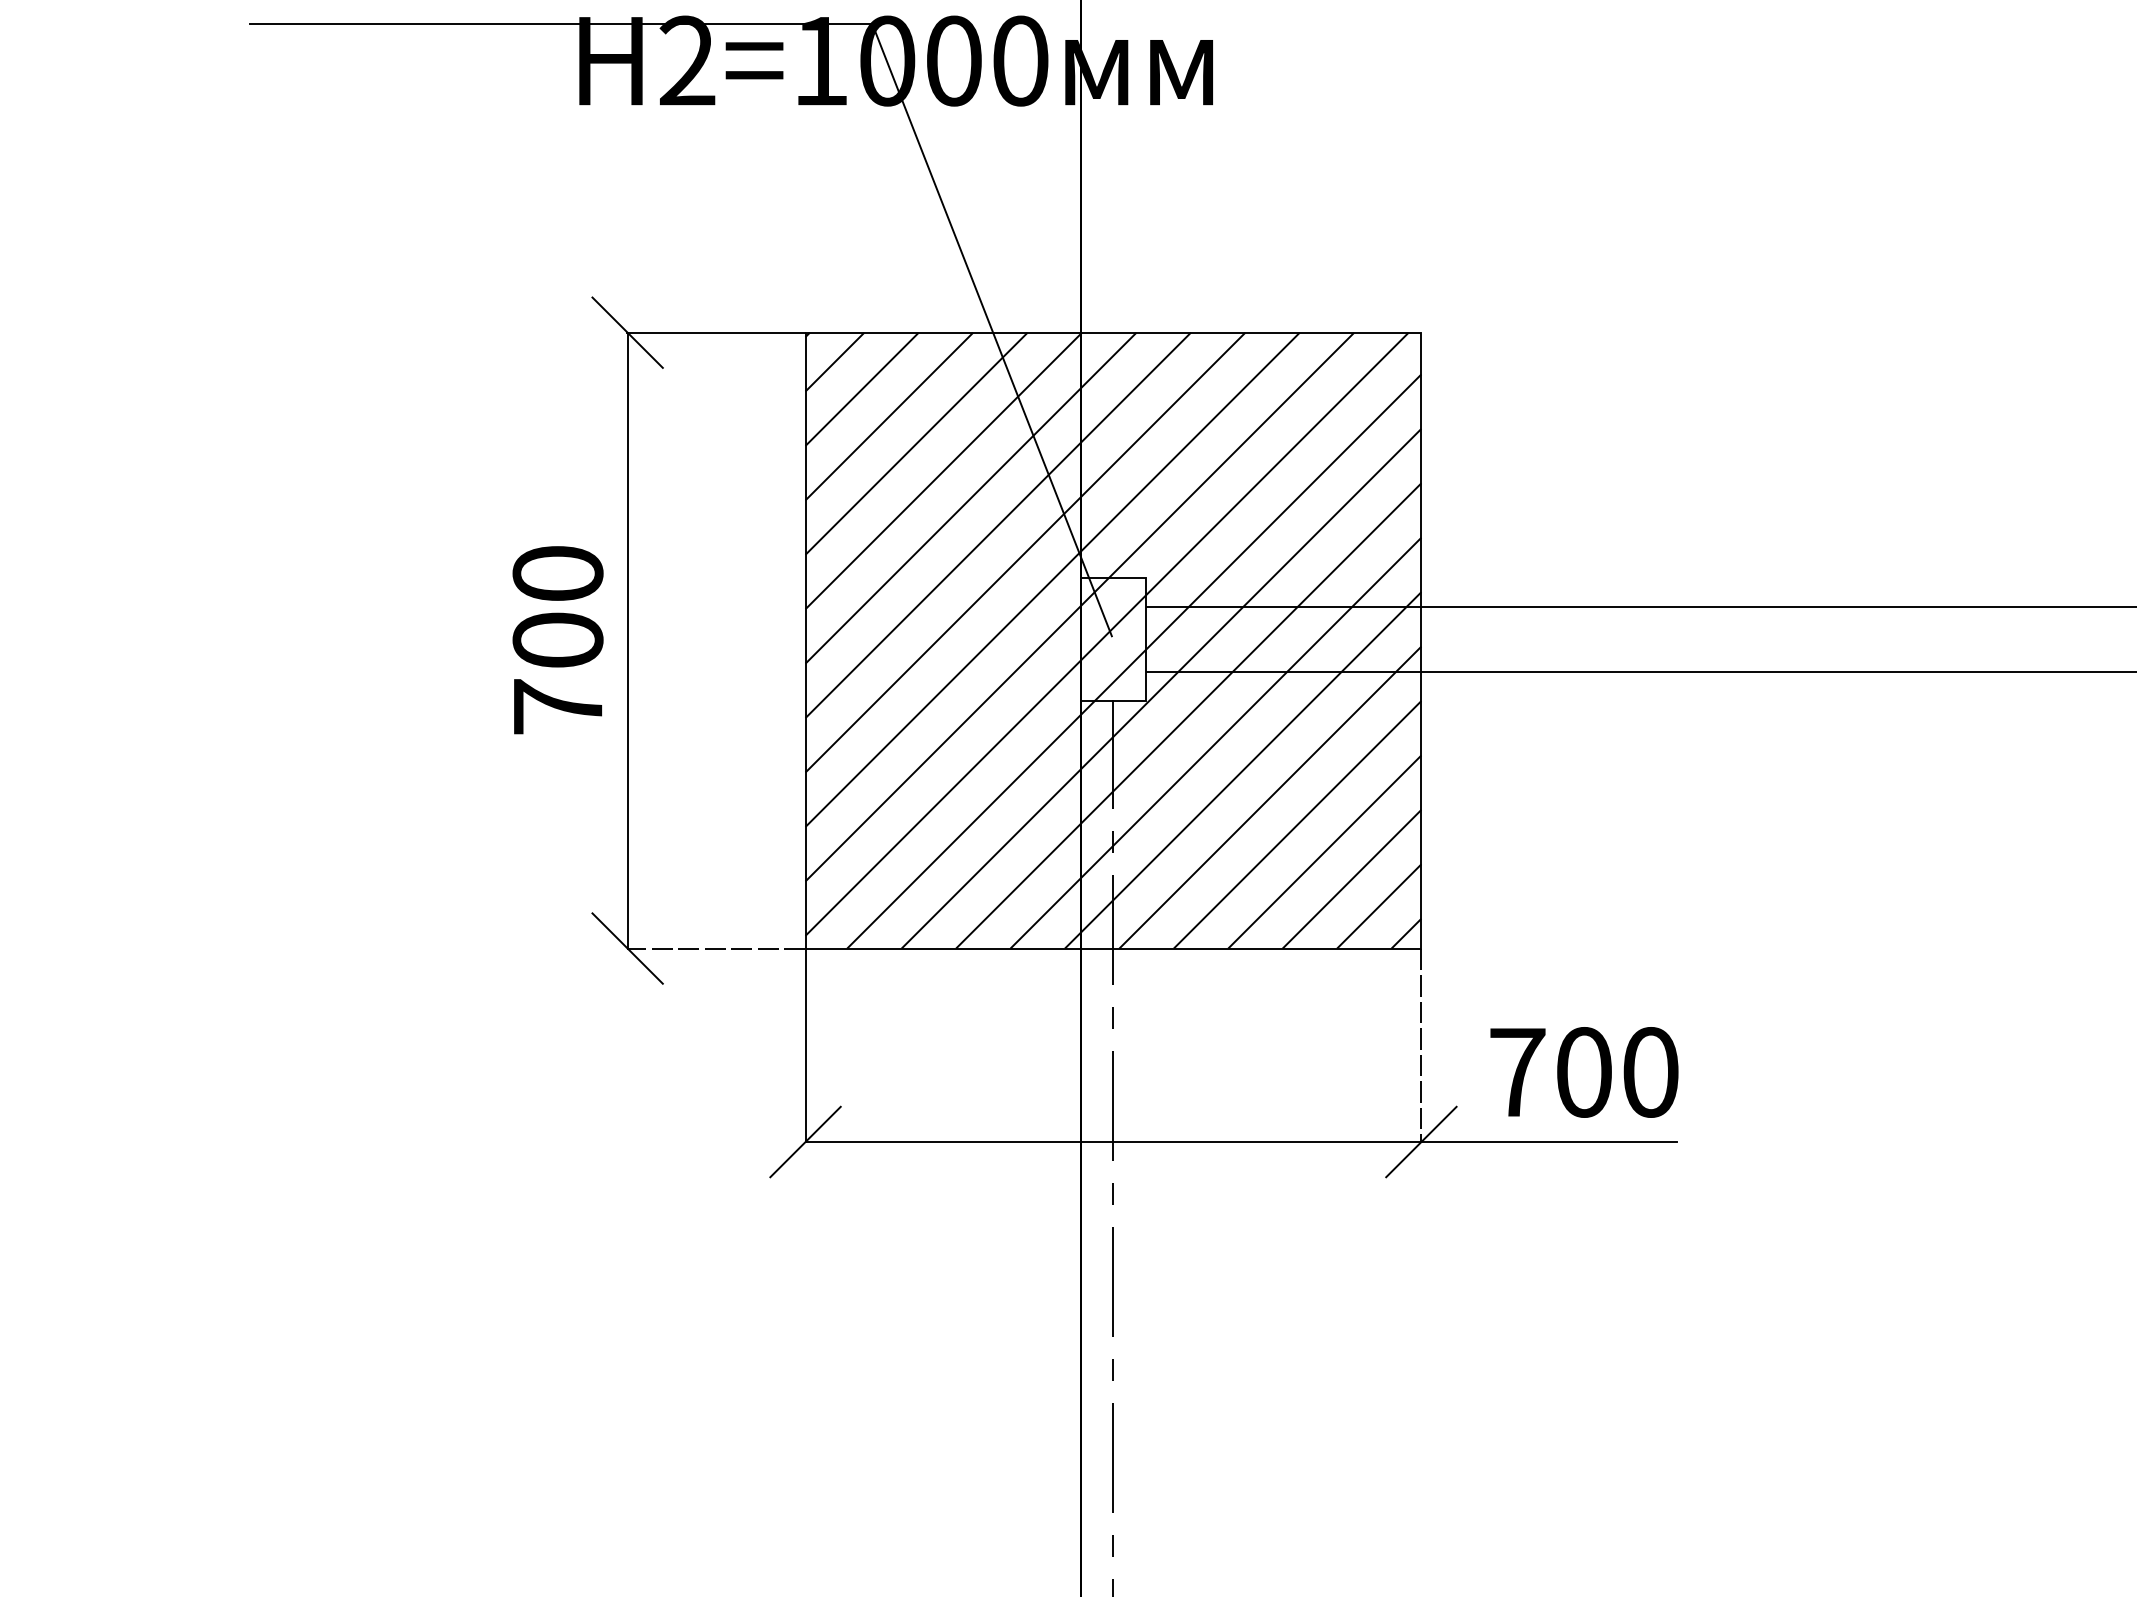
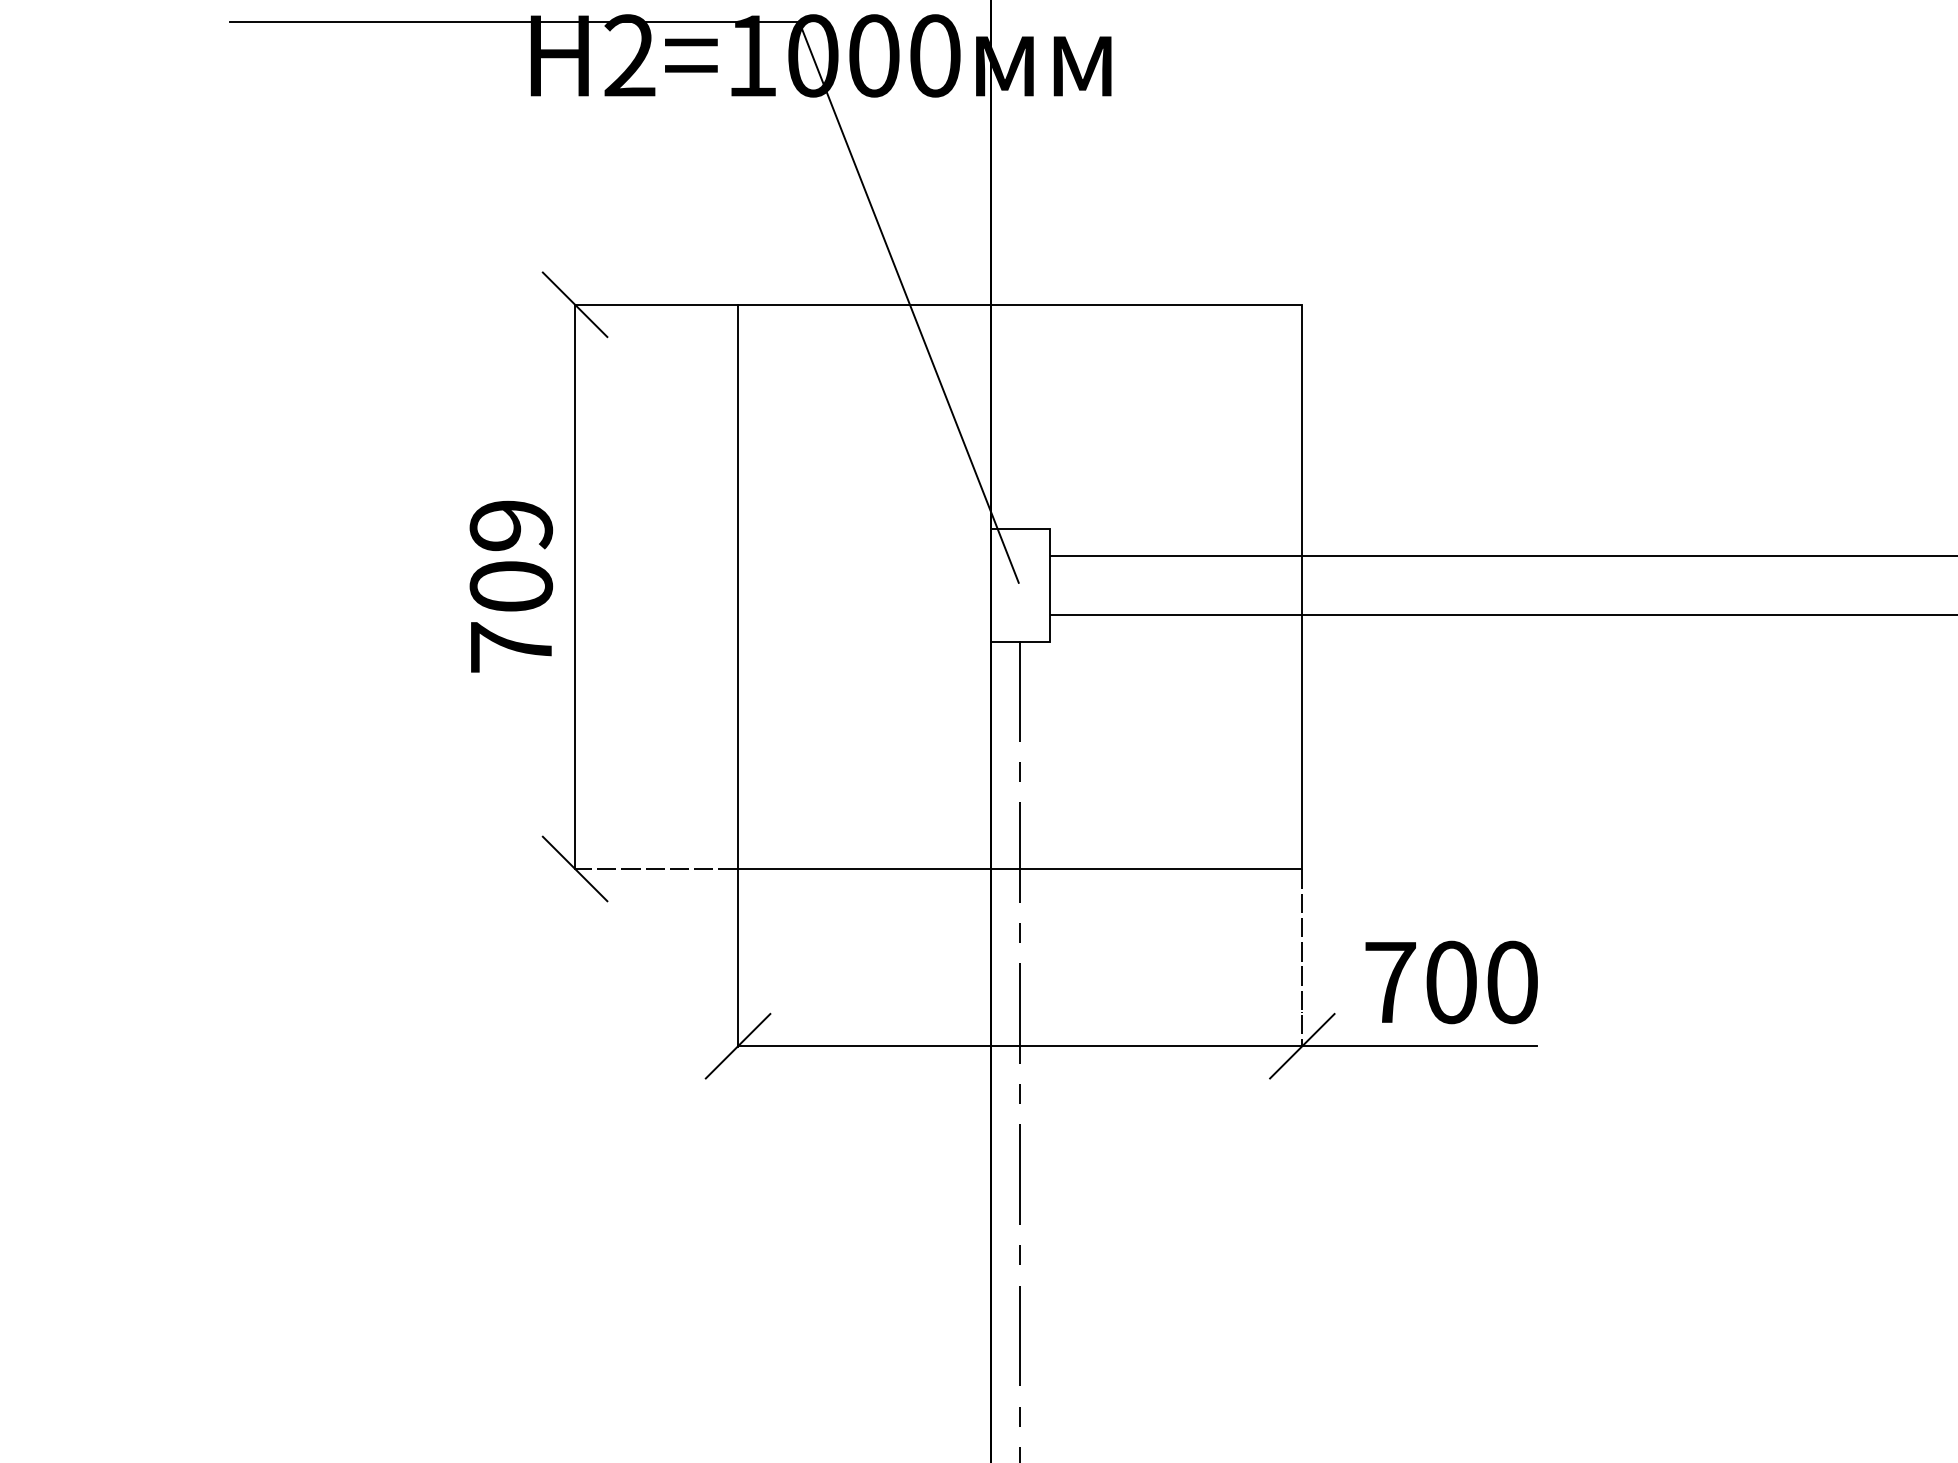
text: (558, 573) -> (511, 525), 700 -> 709
hatch: (1113, 640) -> (1020, 586), removed

